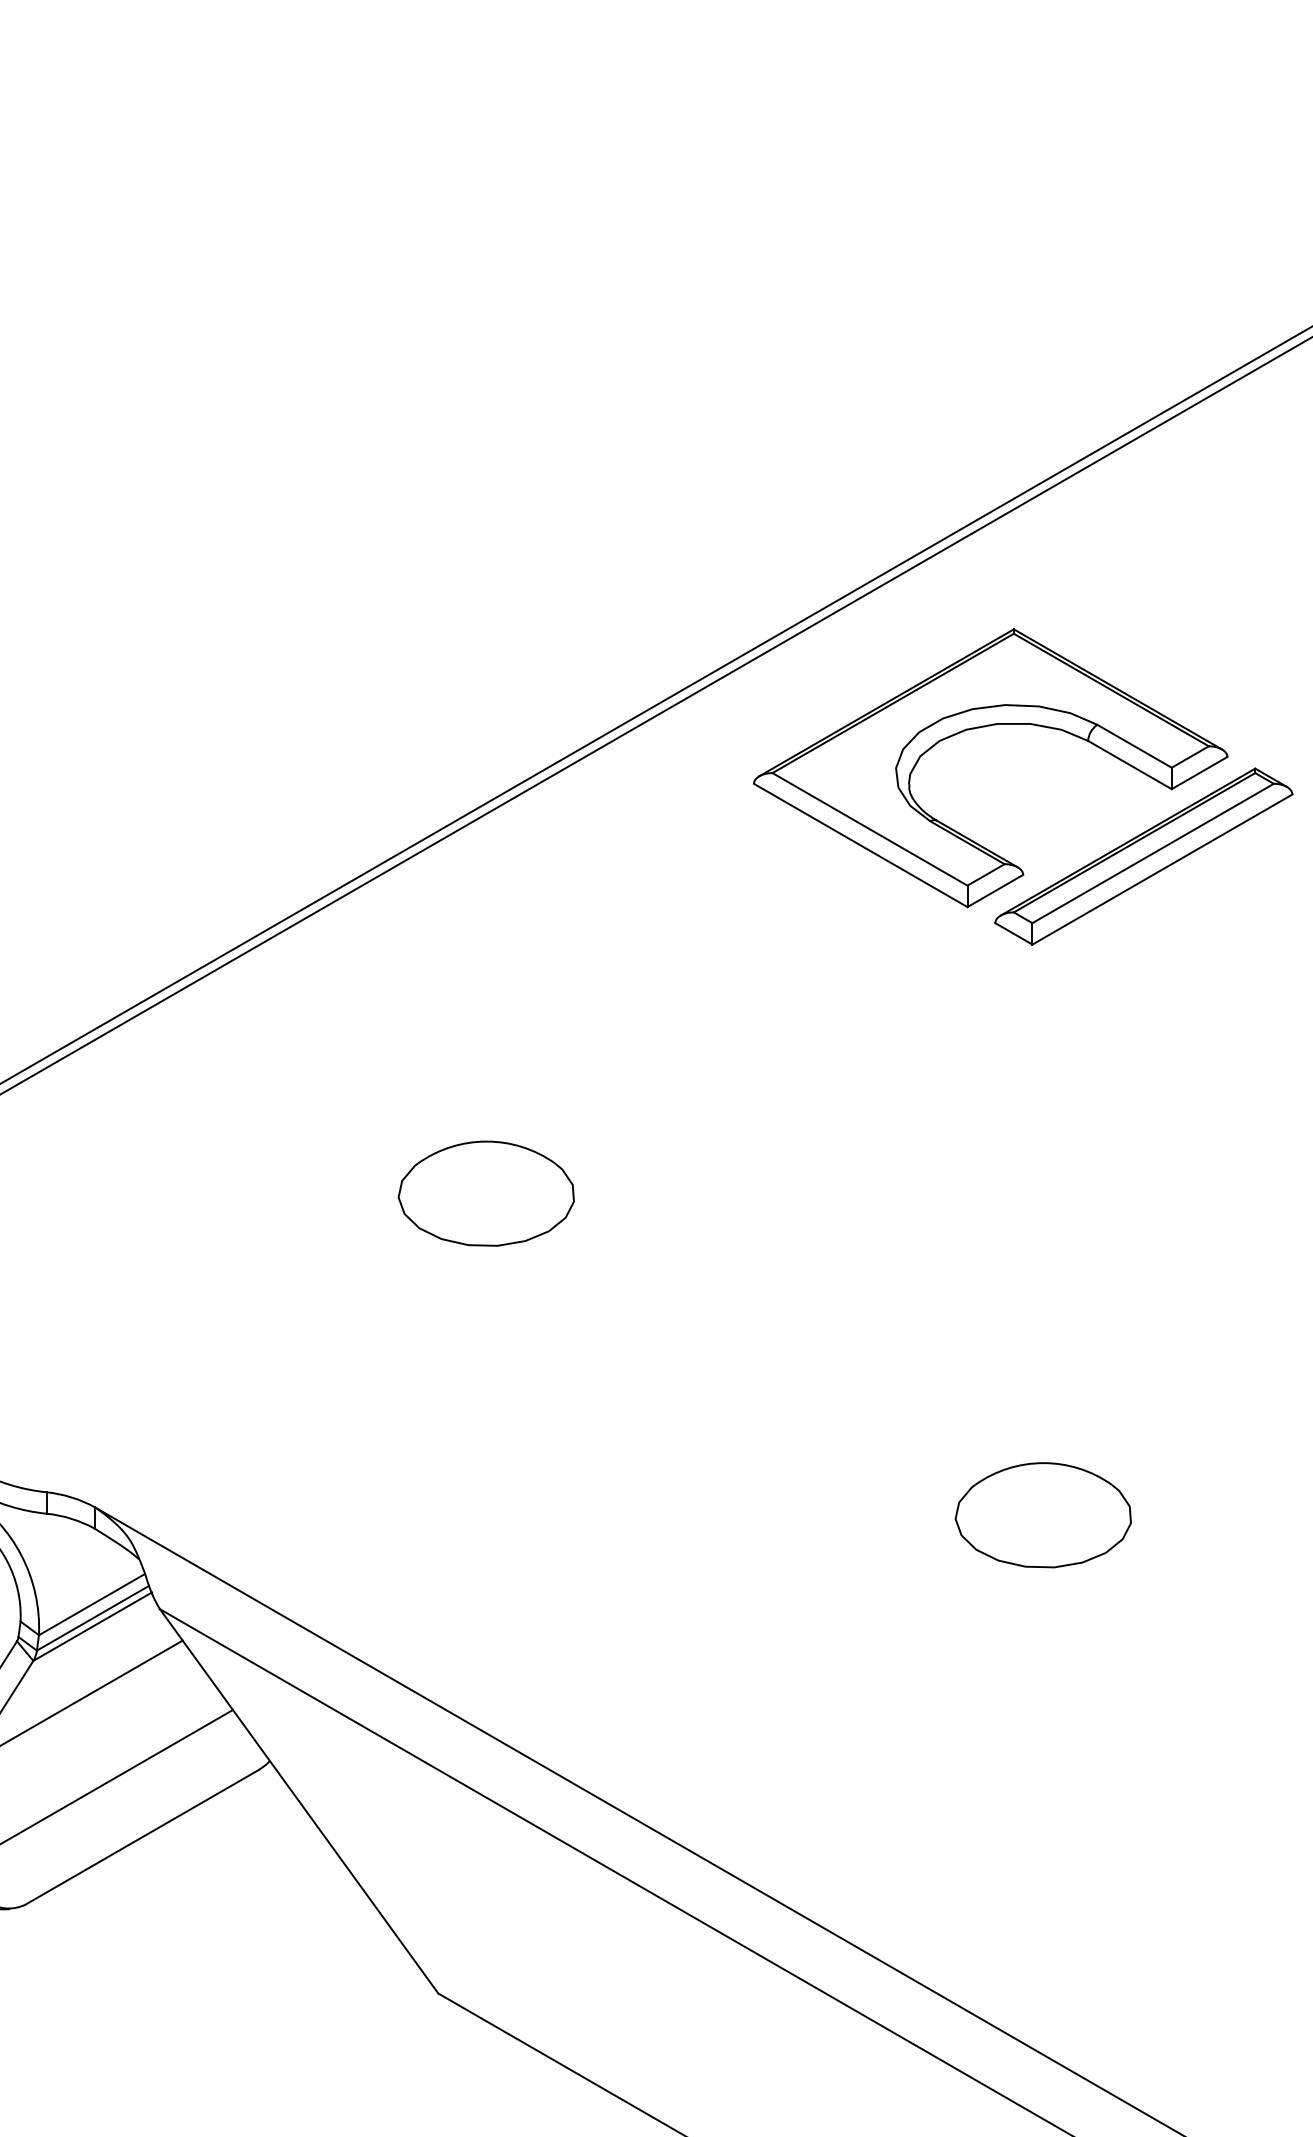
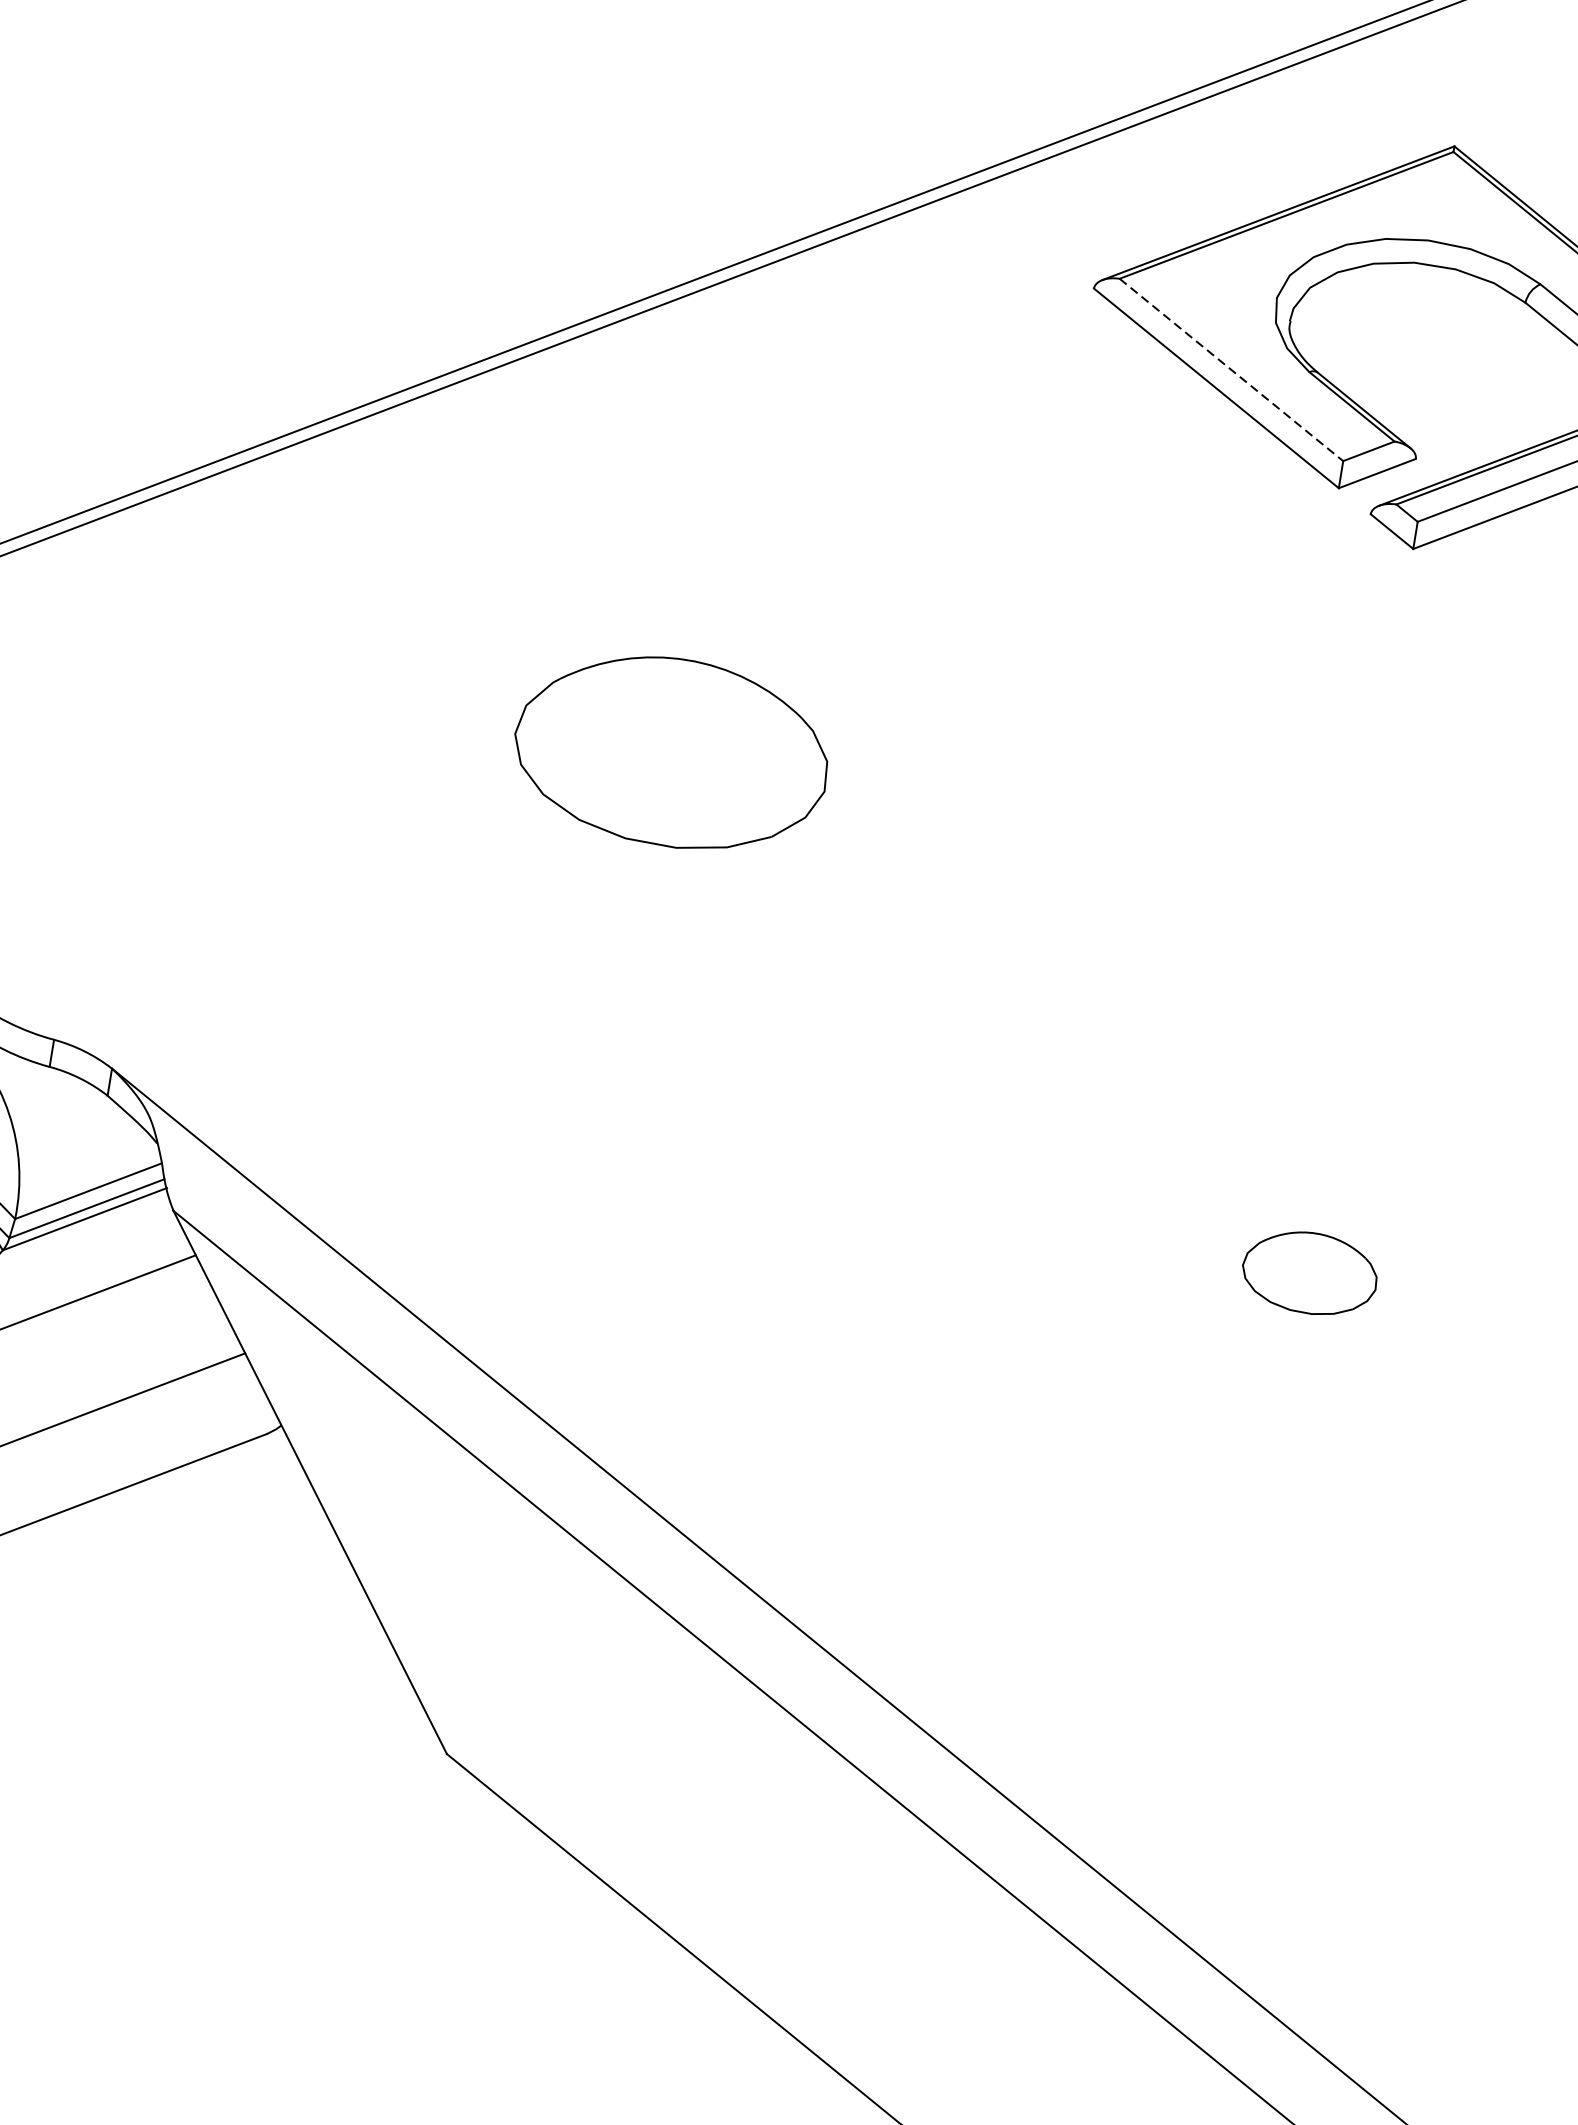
line: (870, 829) -> (1232, 370), solid -> dashed
part: (485, 1193) -> (670, 751), size x1.4
part: (1042, 1515) -> (1309, 1273), size x0.6

